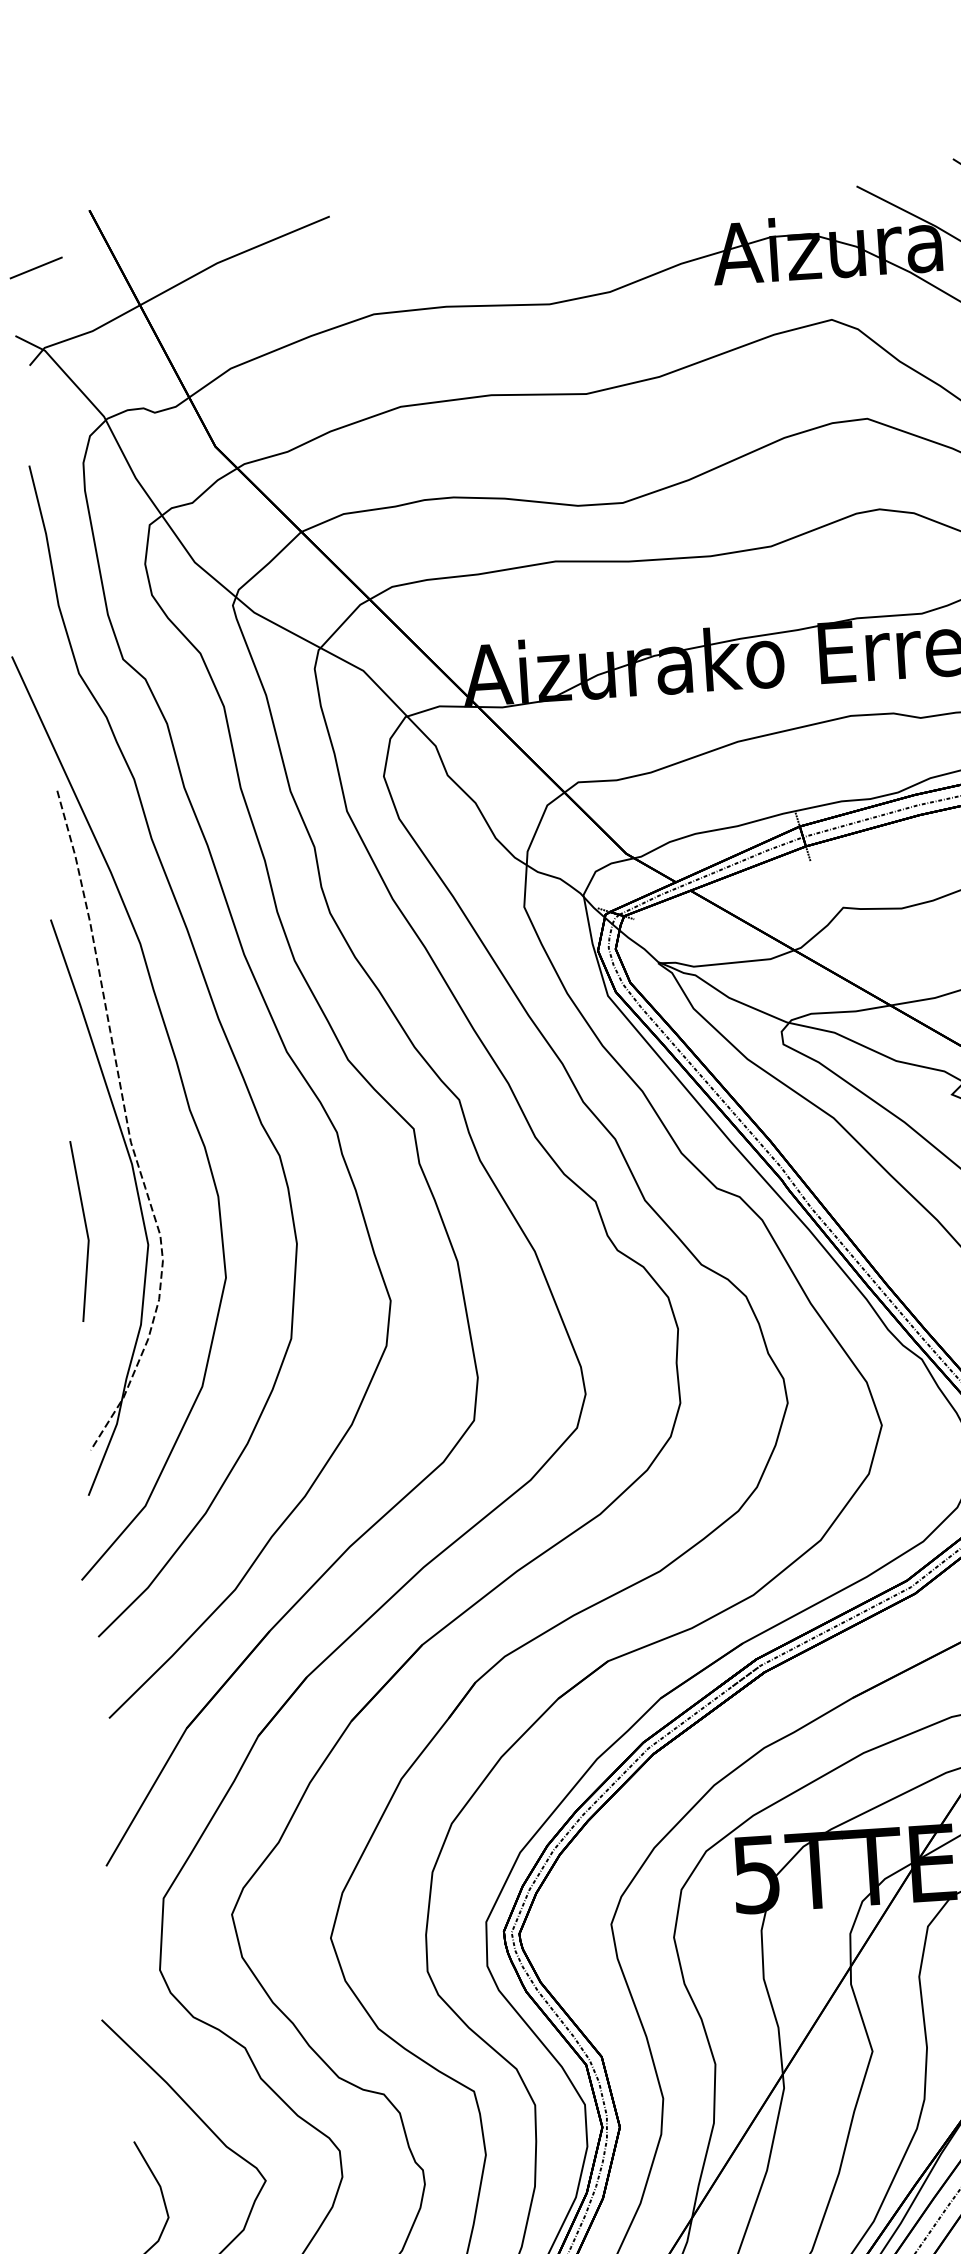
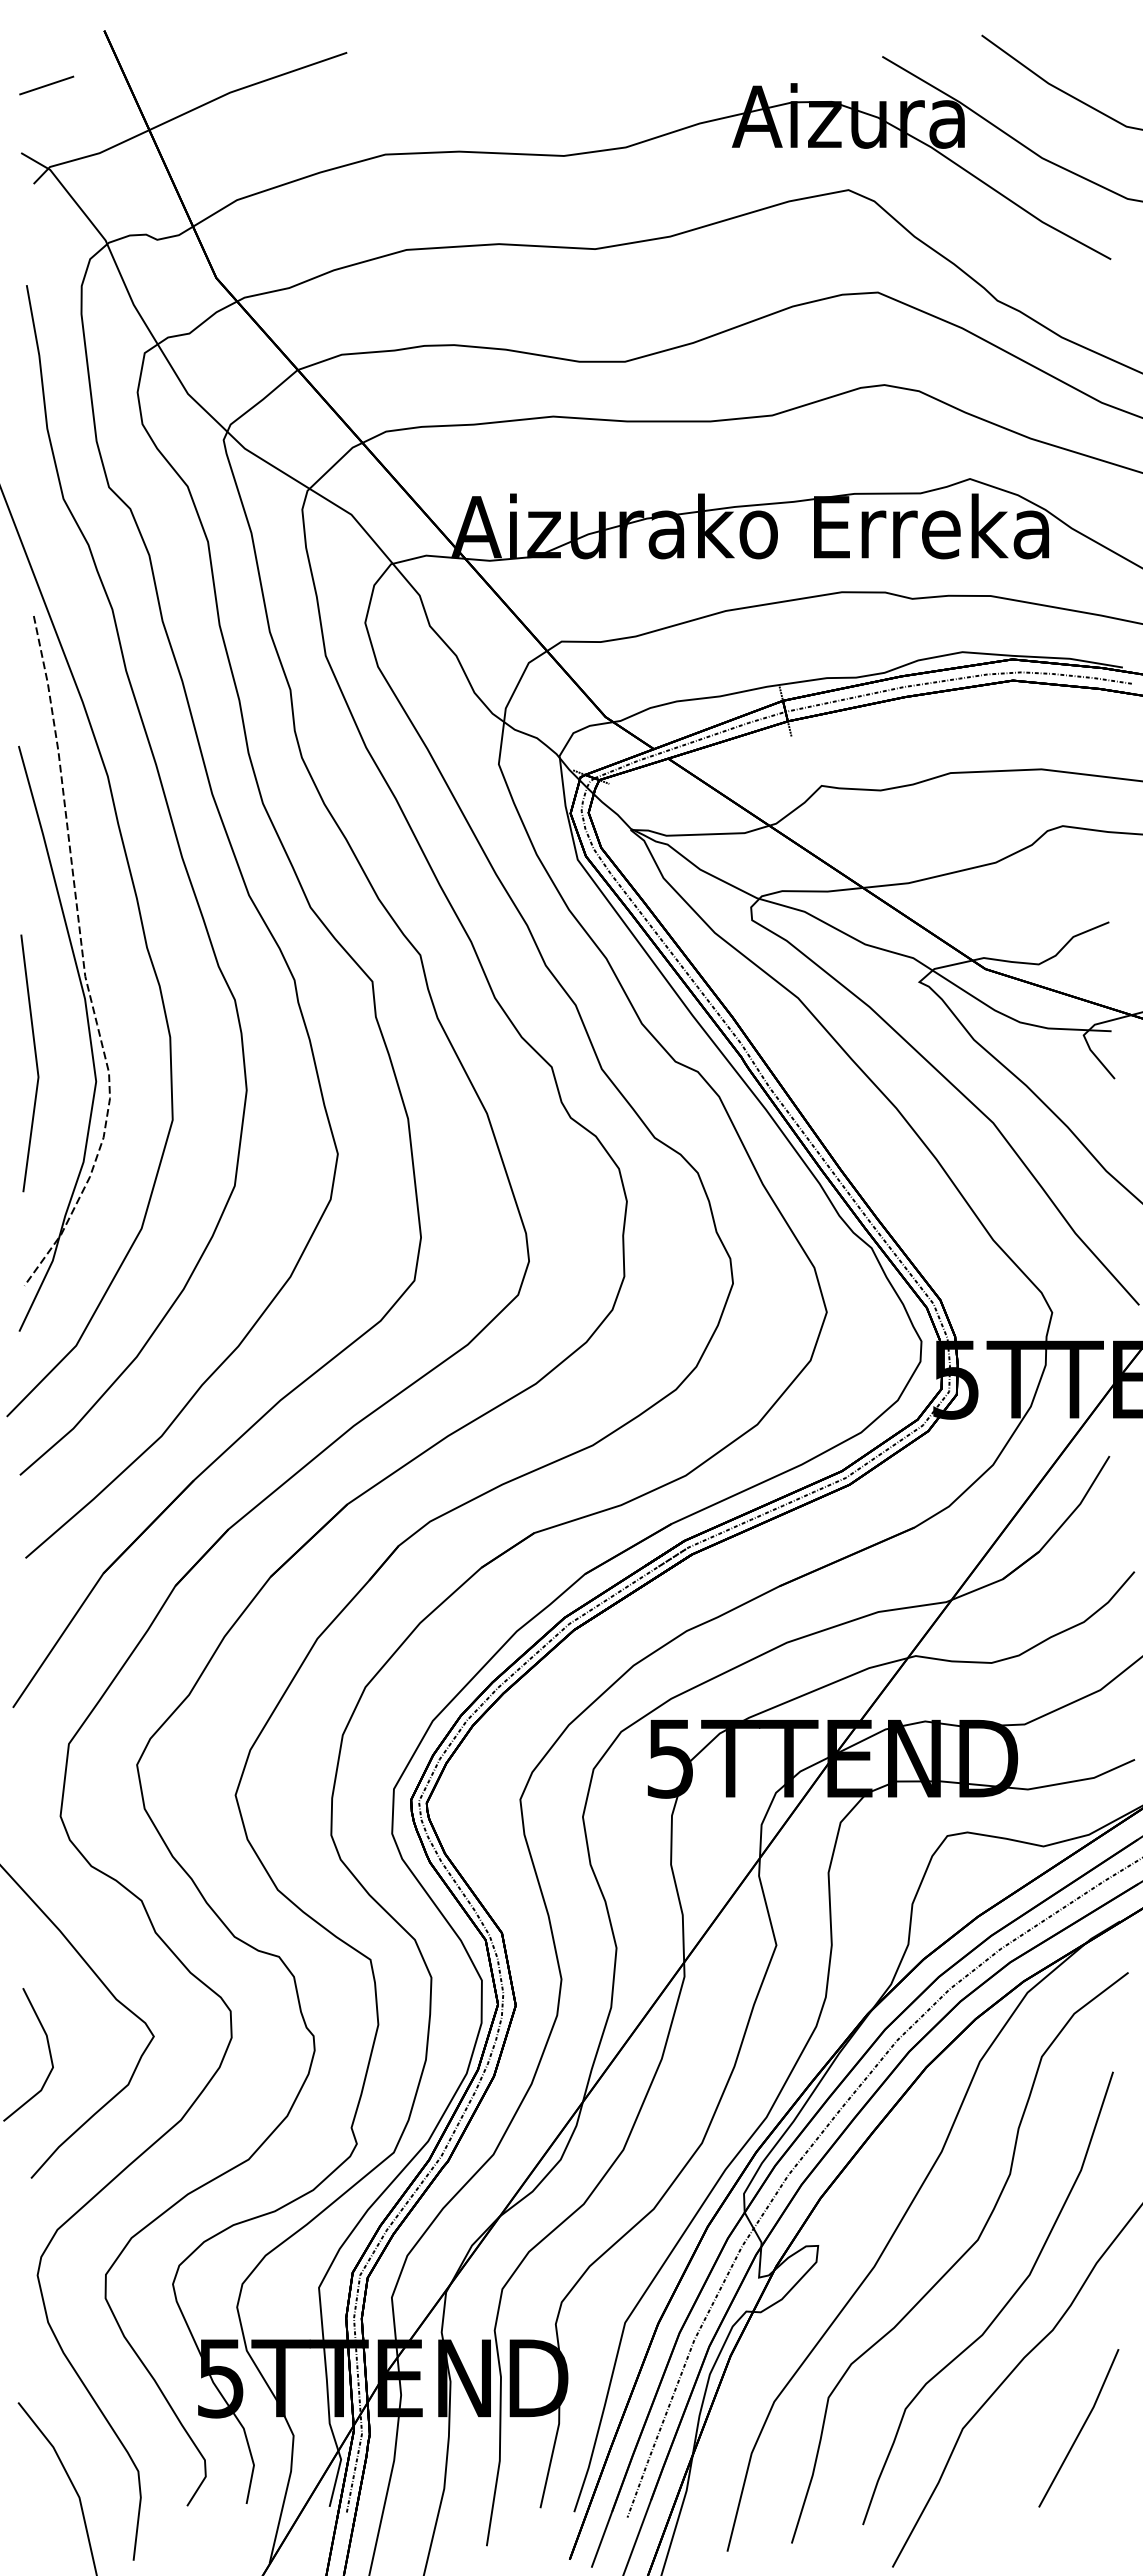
part: (82, 1231) -> (30, 1063), size x1.4

